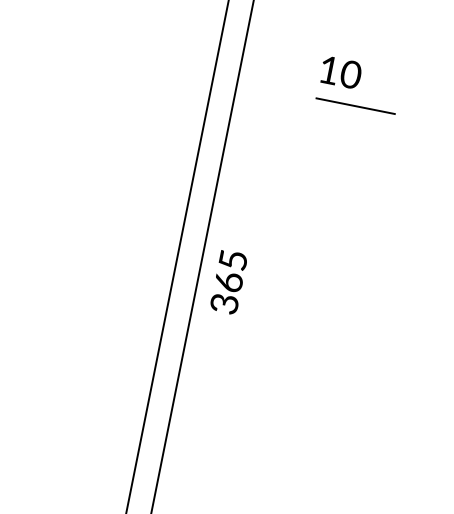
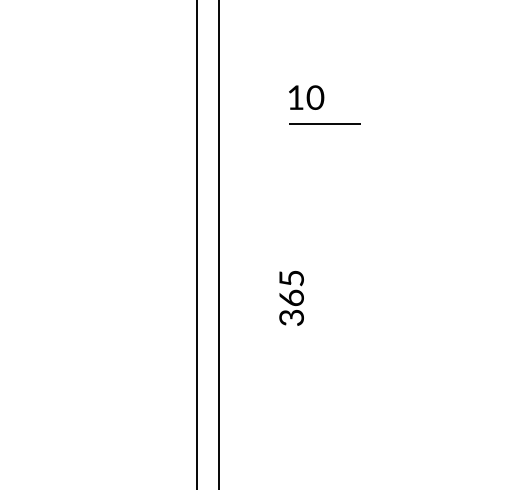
text: (228, 282) -> (291, 298), moved

